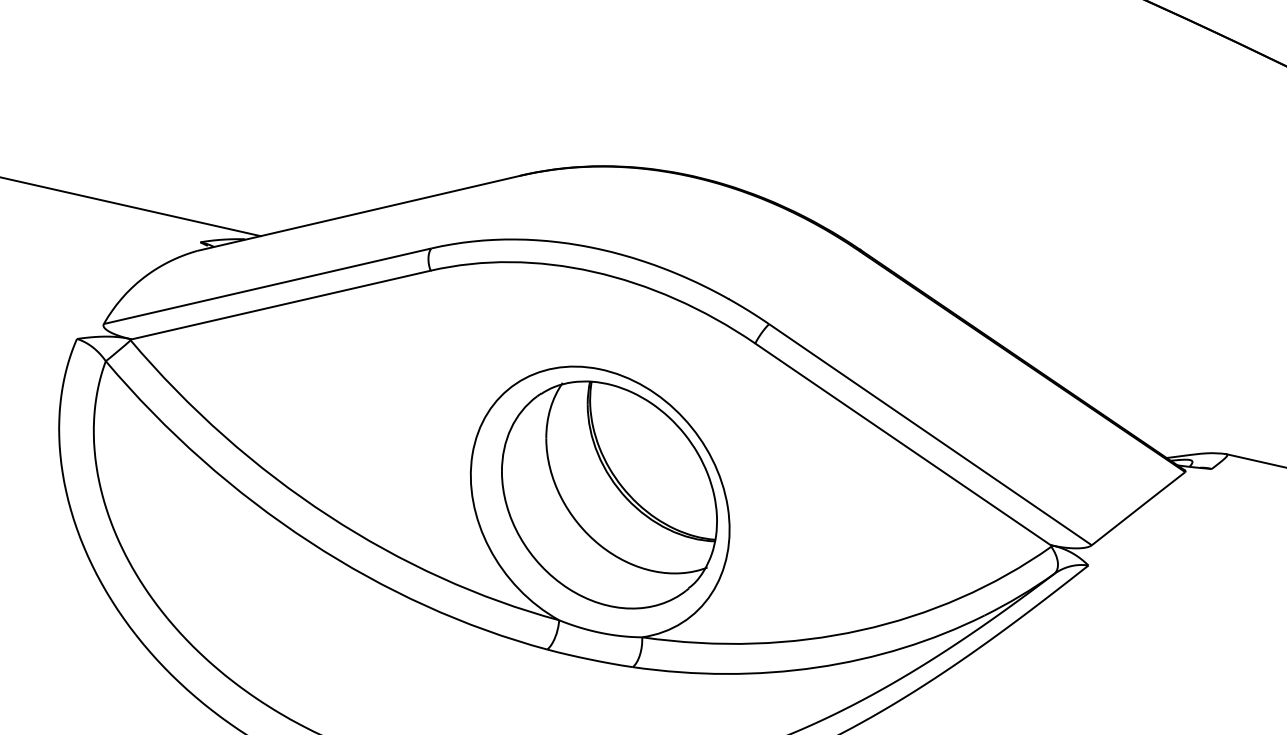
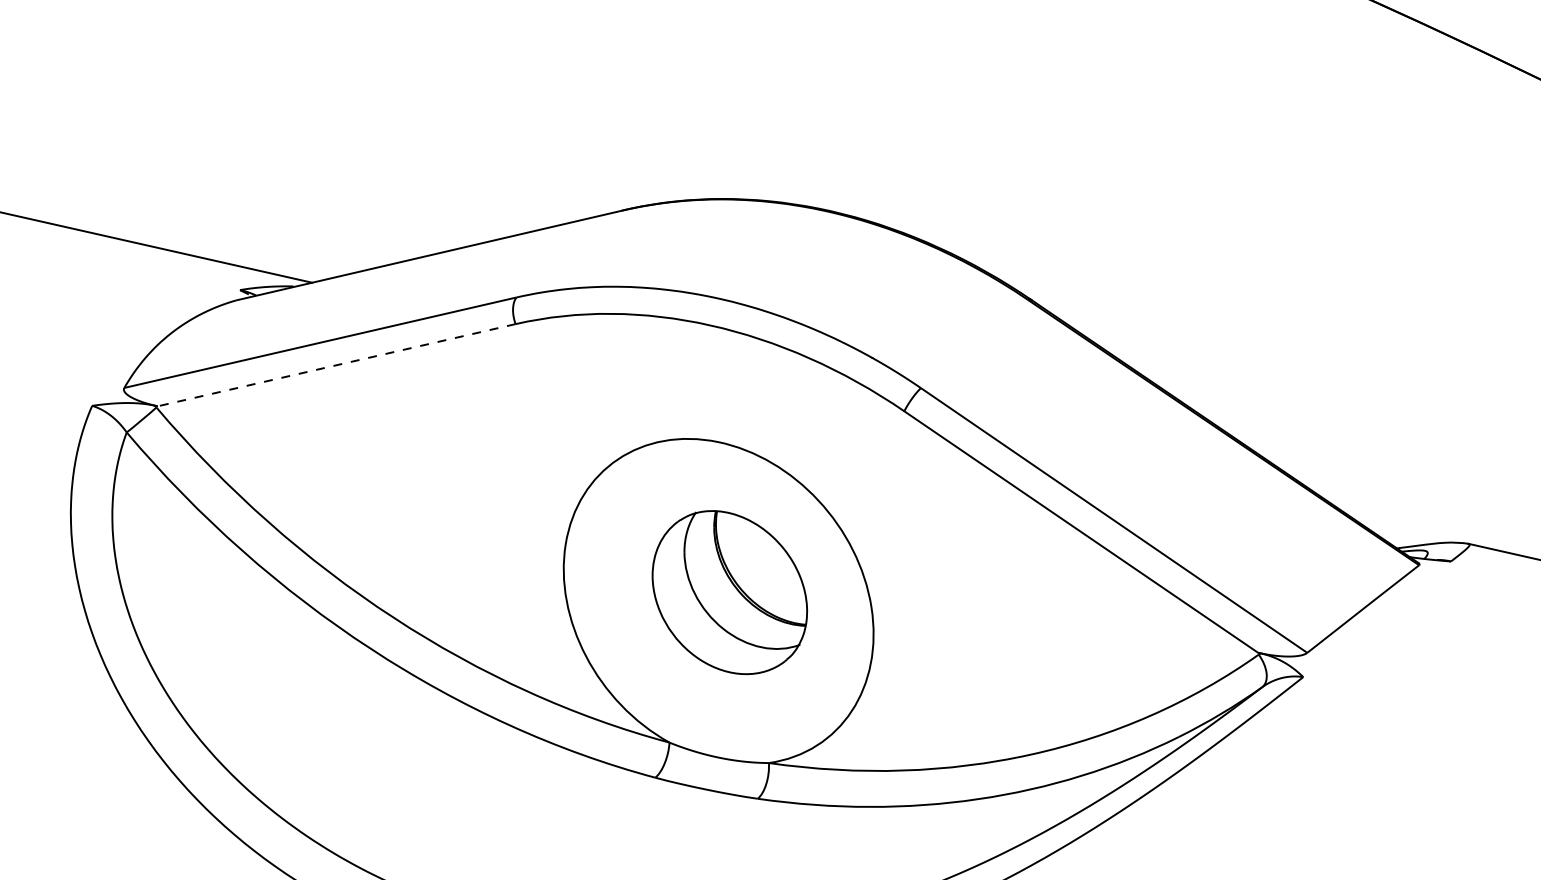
line: (281, 305) -> (336, 365), solid -> dashed
part: (609, 494) -> (729, 592), size x0.6

